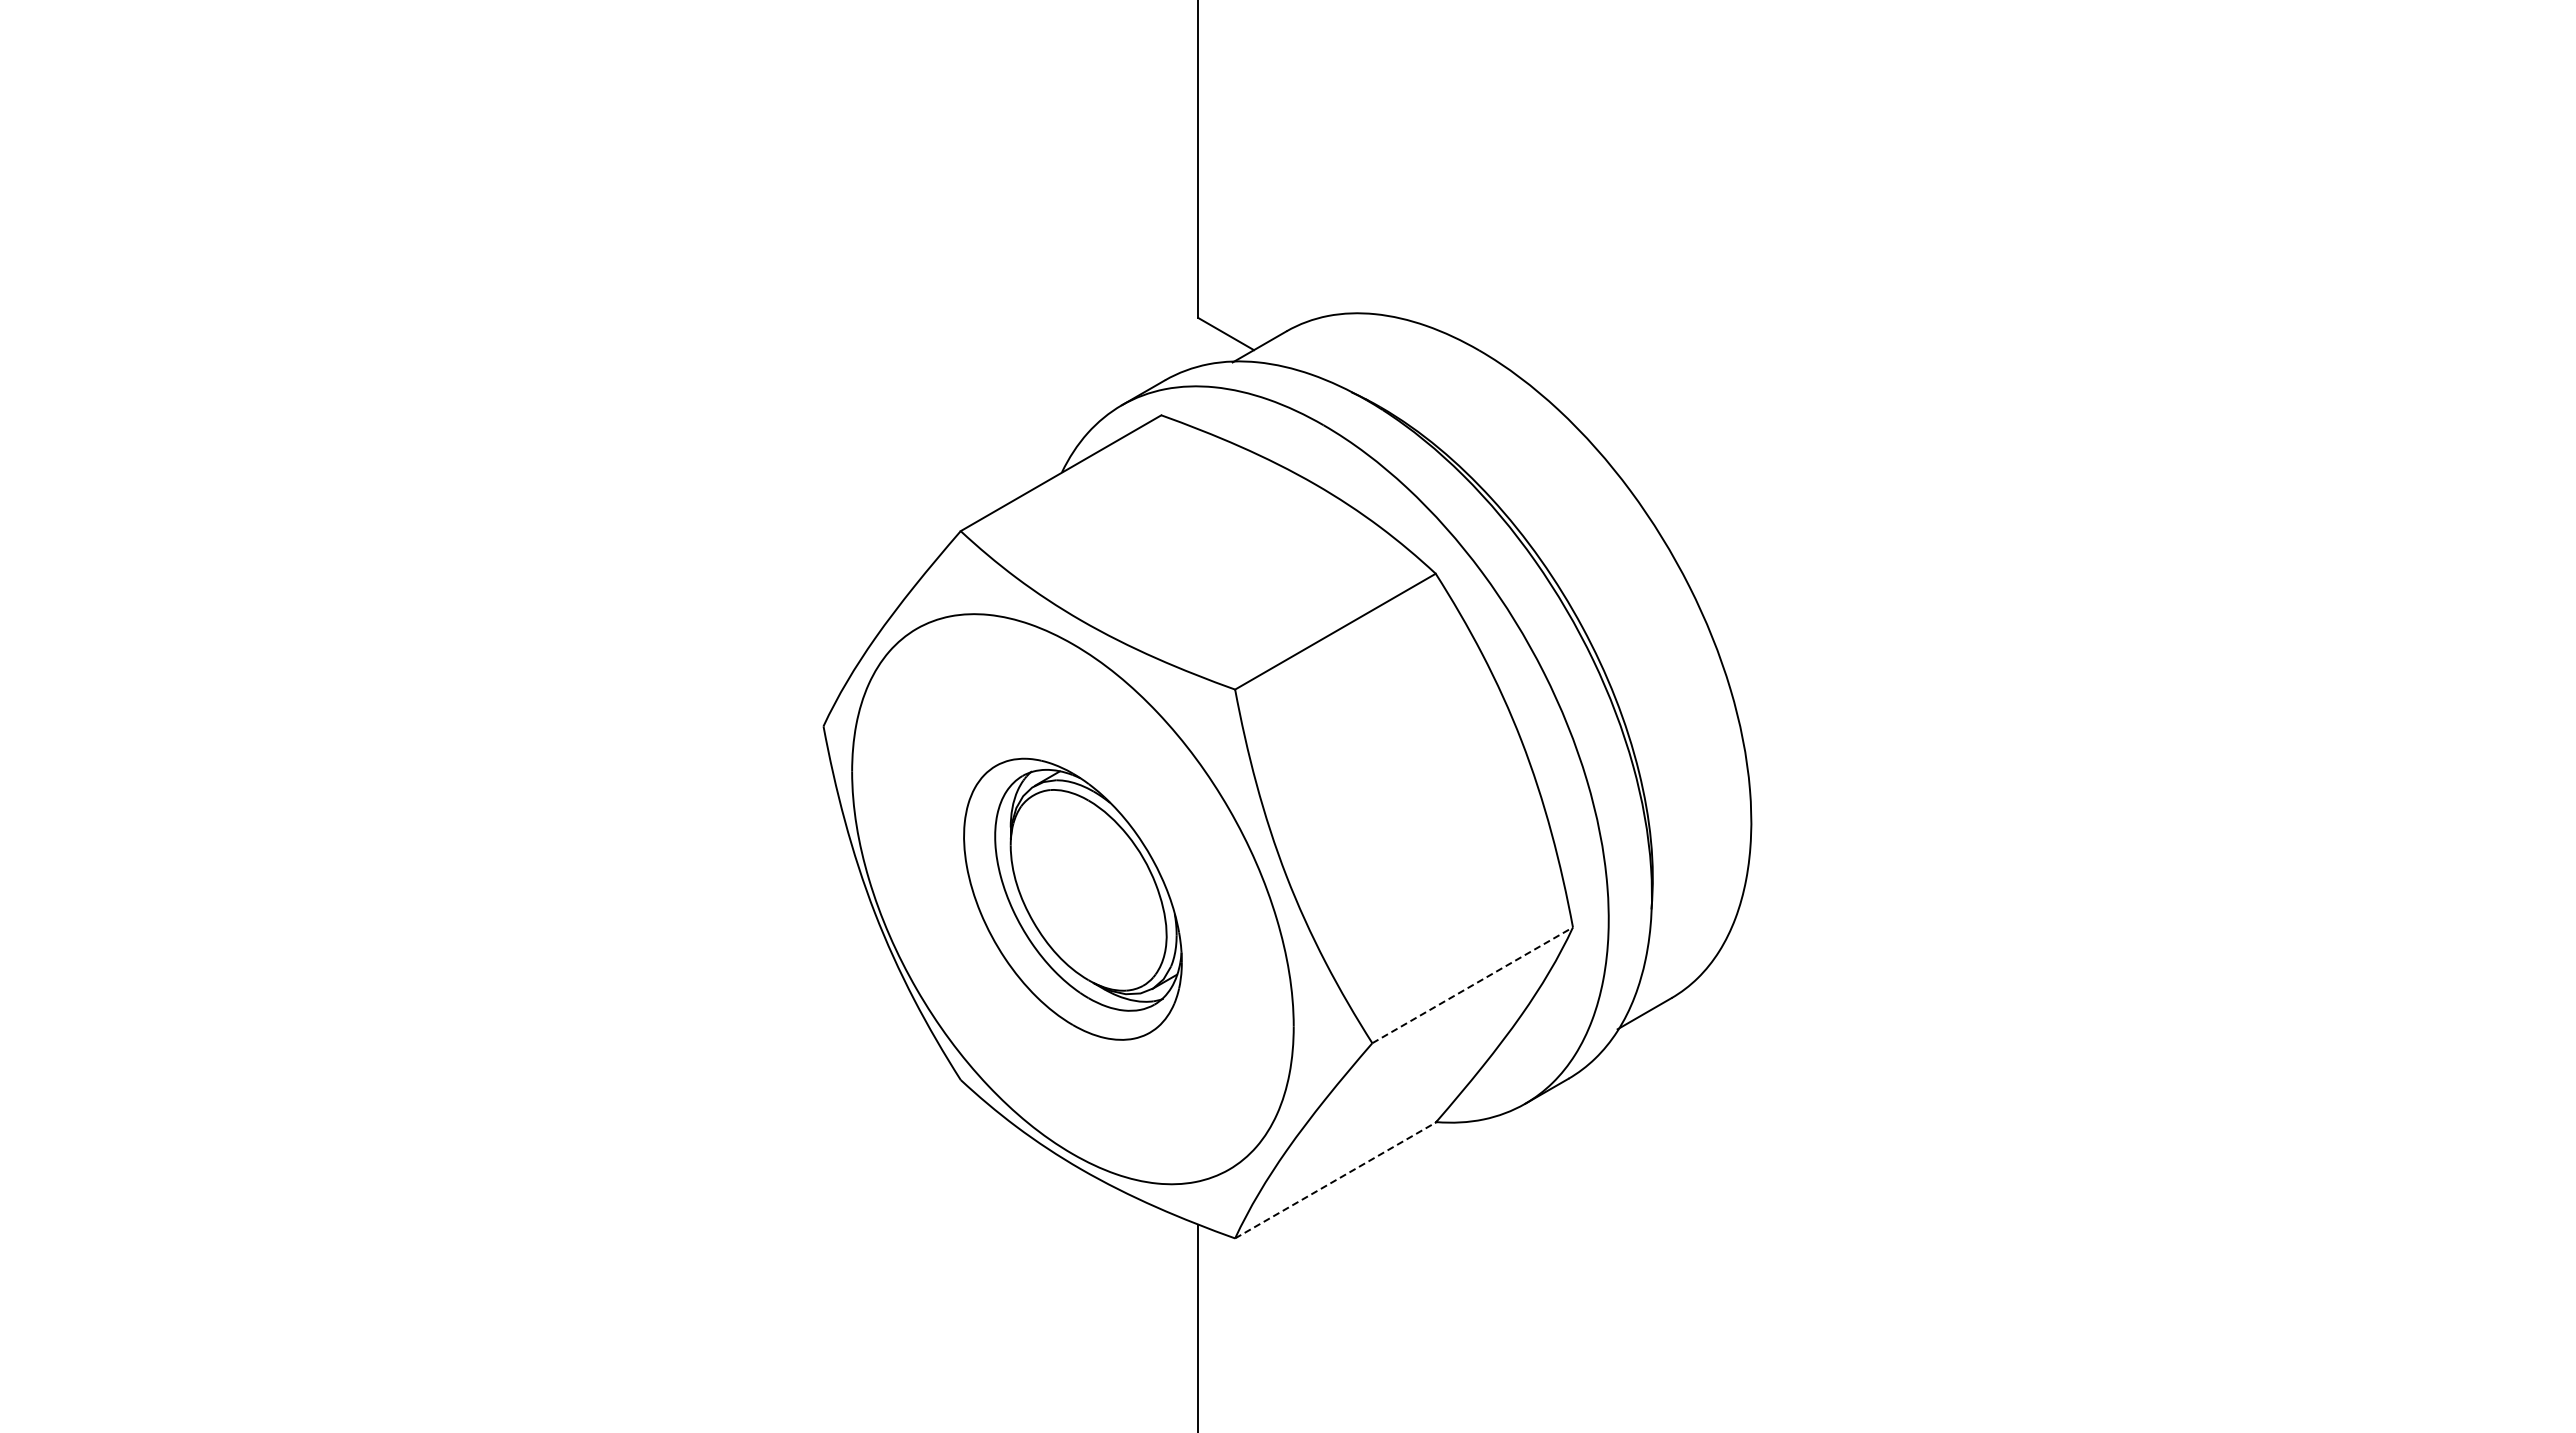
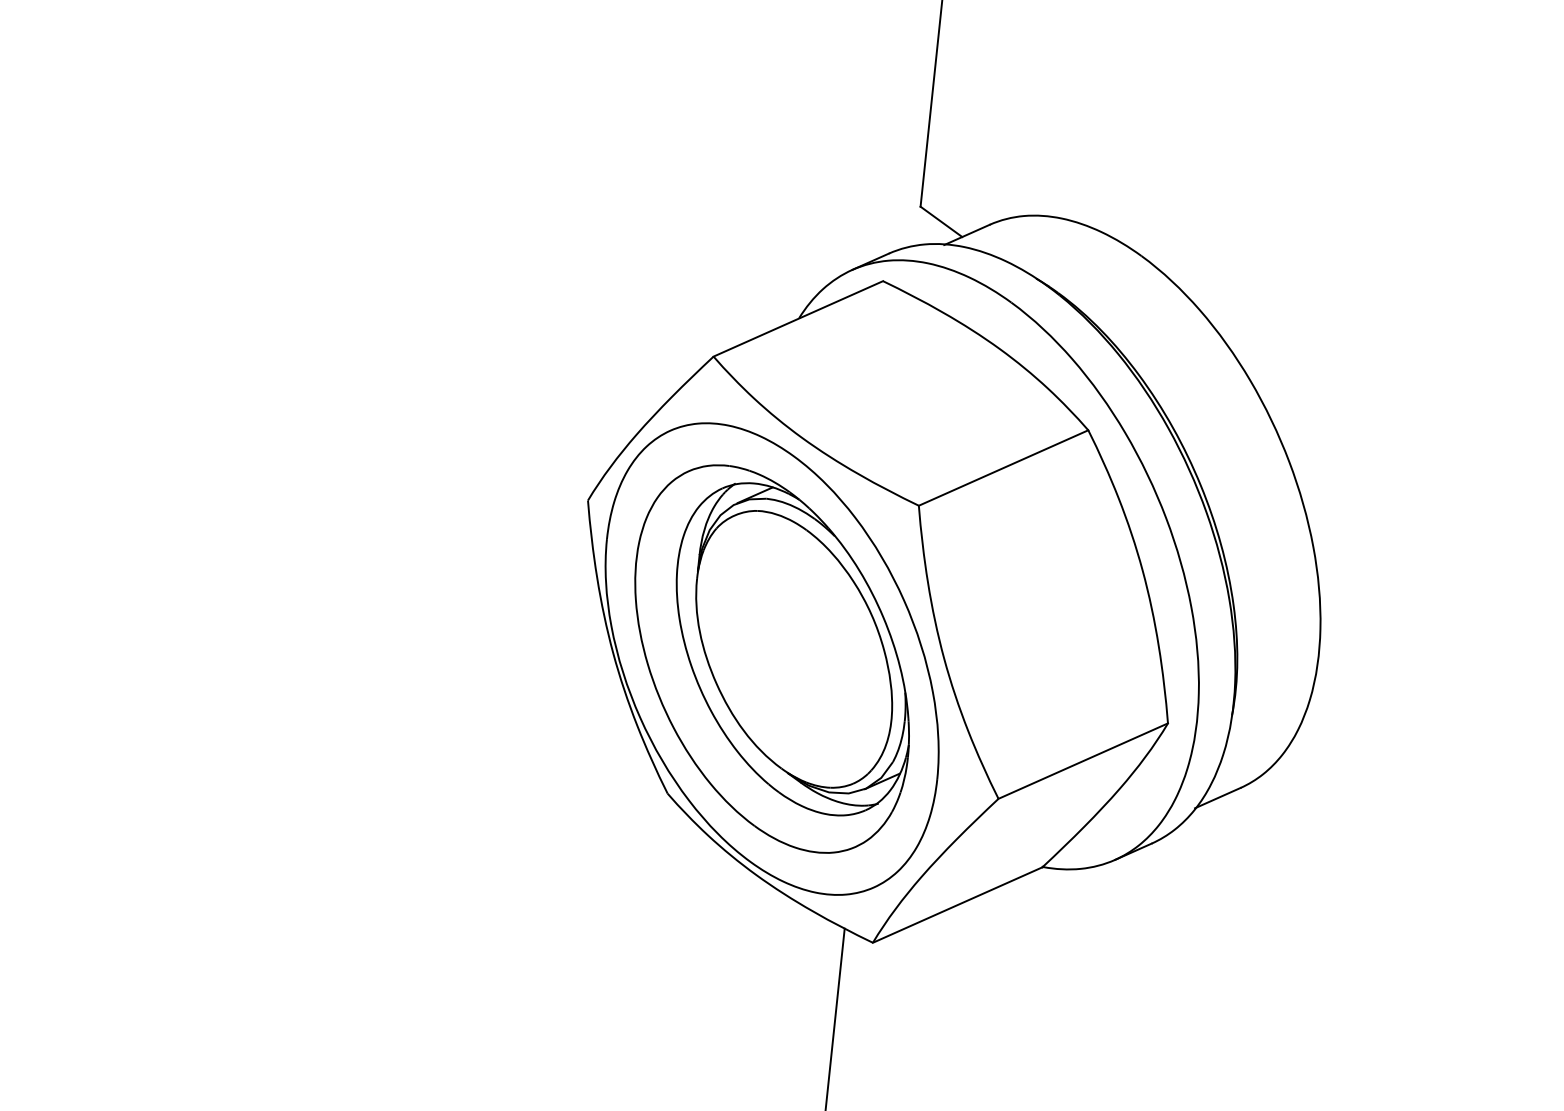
part: (1072, 899) -> (771, 659), size x1.67
line: (1472, 985) -> (1083, 761), dashed -> solid
line: (1335, 1180) -> (957, 905), dashed -> solid

